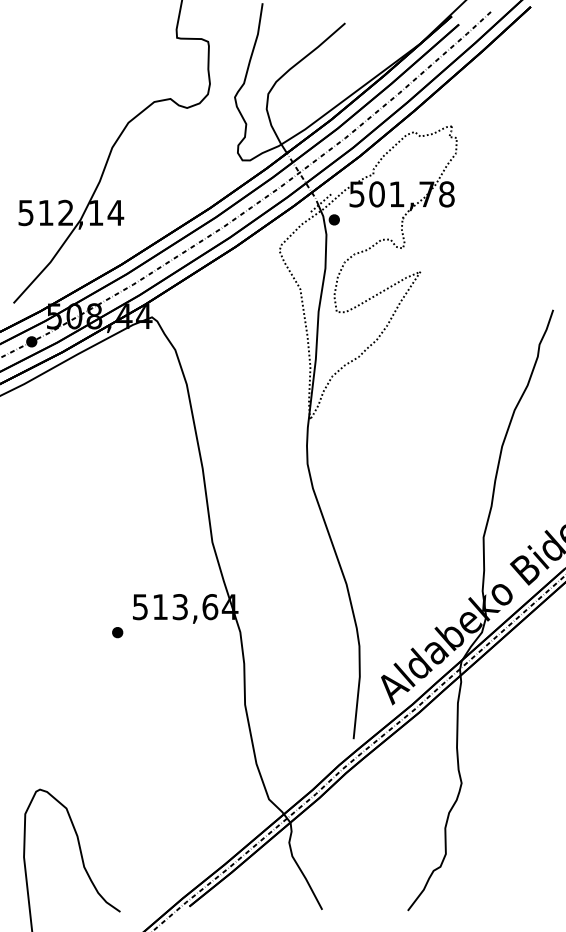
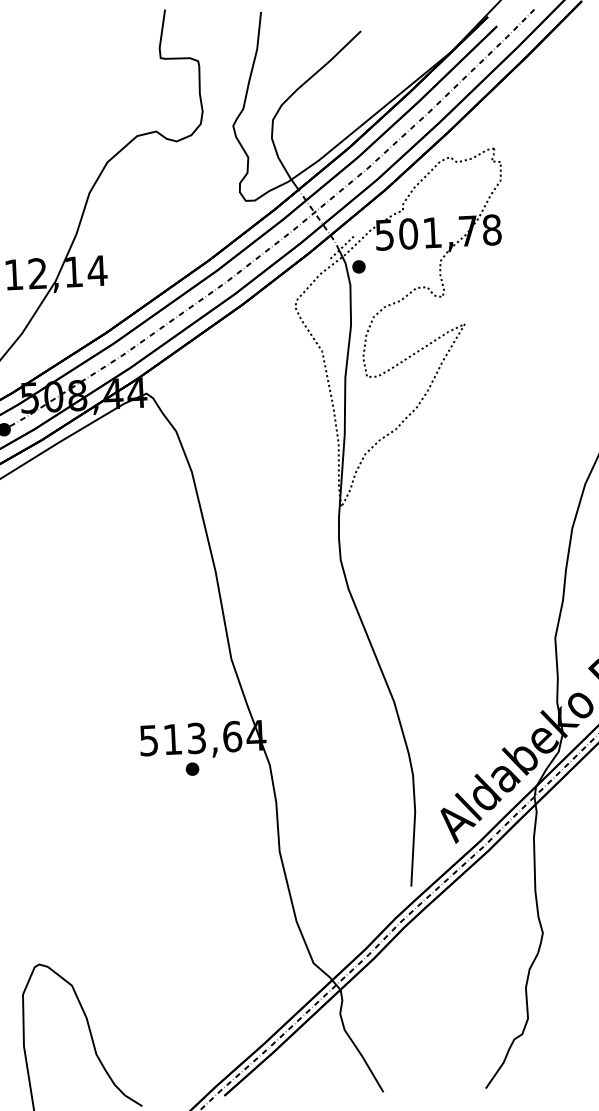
part: (117, 632) -> (192, 769), moved

